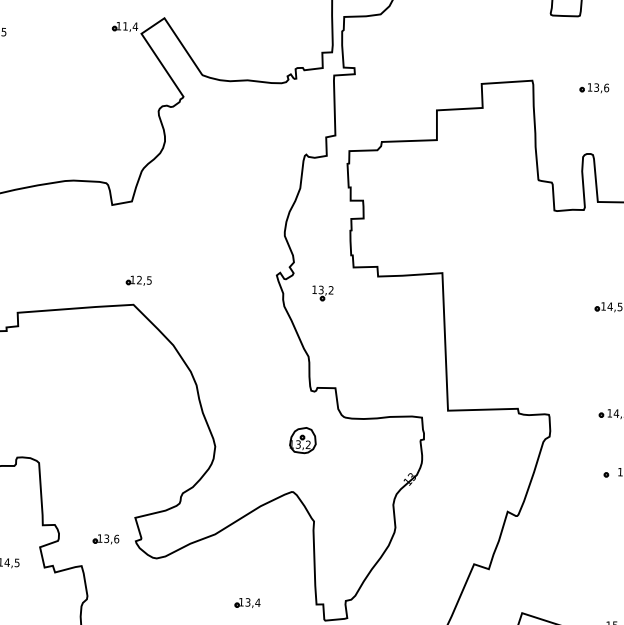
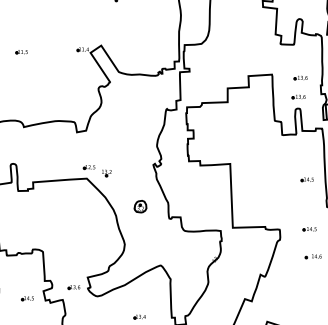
part: (589, 127) -> (298, 96), added
part: (322, 293) -> (106, 173), moved
part: (302, 440) -> (140, 206), moved

